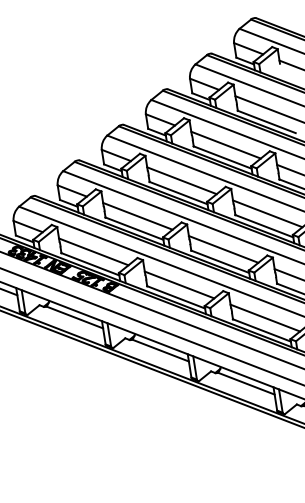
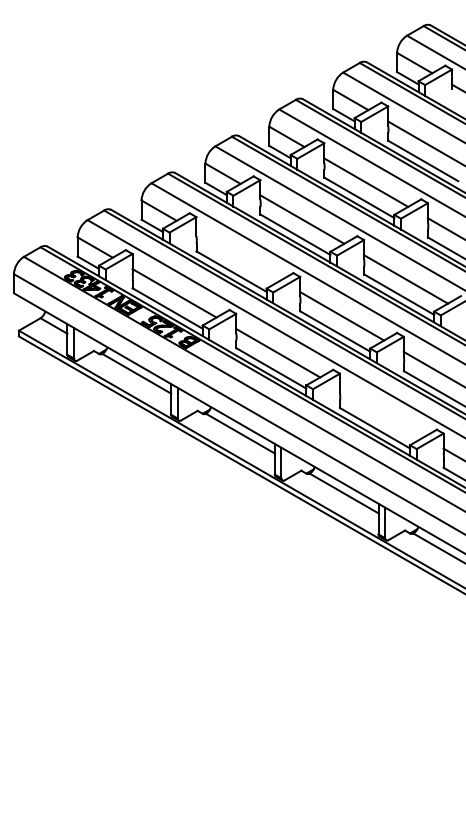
line: (137, 216) -> (238, 256), removed
line: (264, 317) -> (381, 412), removed

